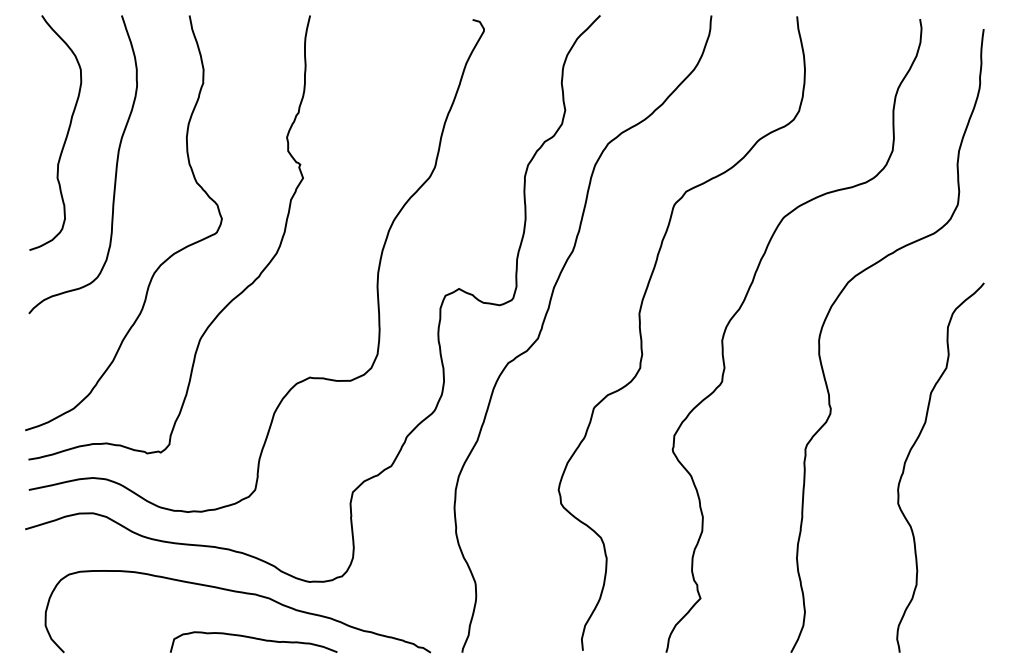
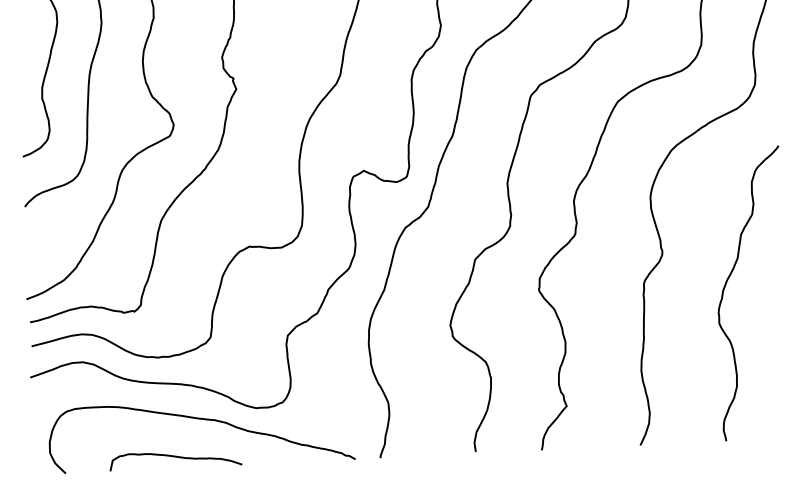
curve: (254, 639) -> (176, 457), moved

